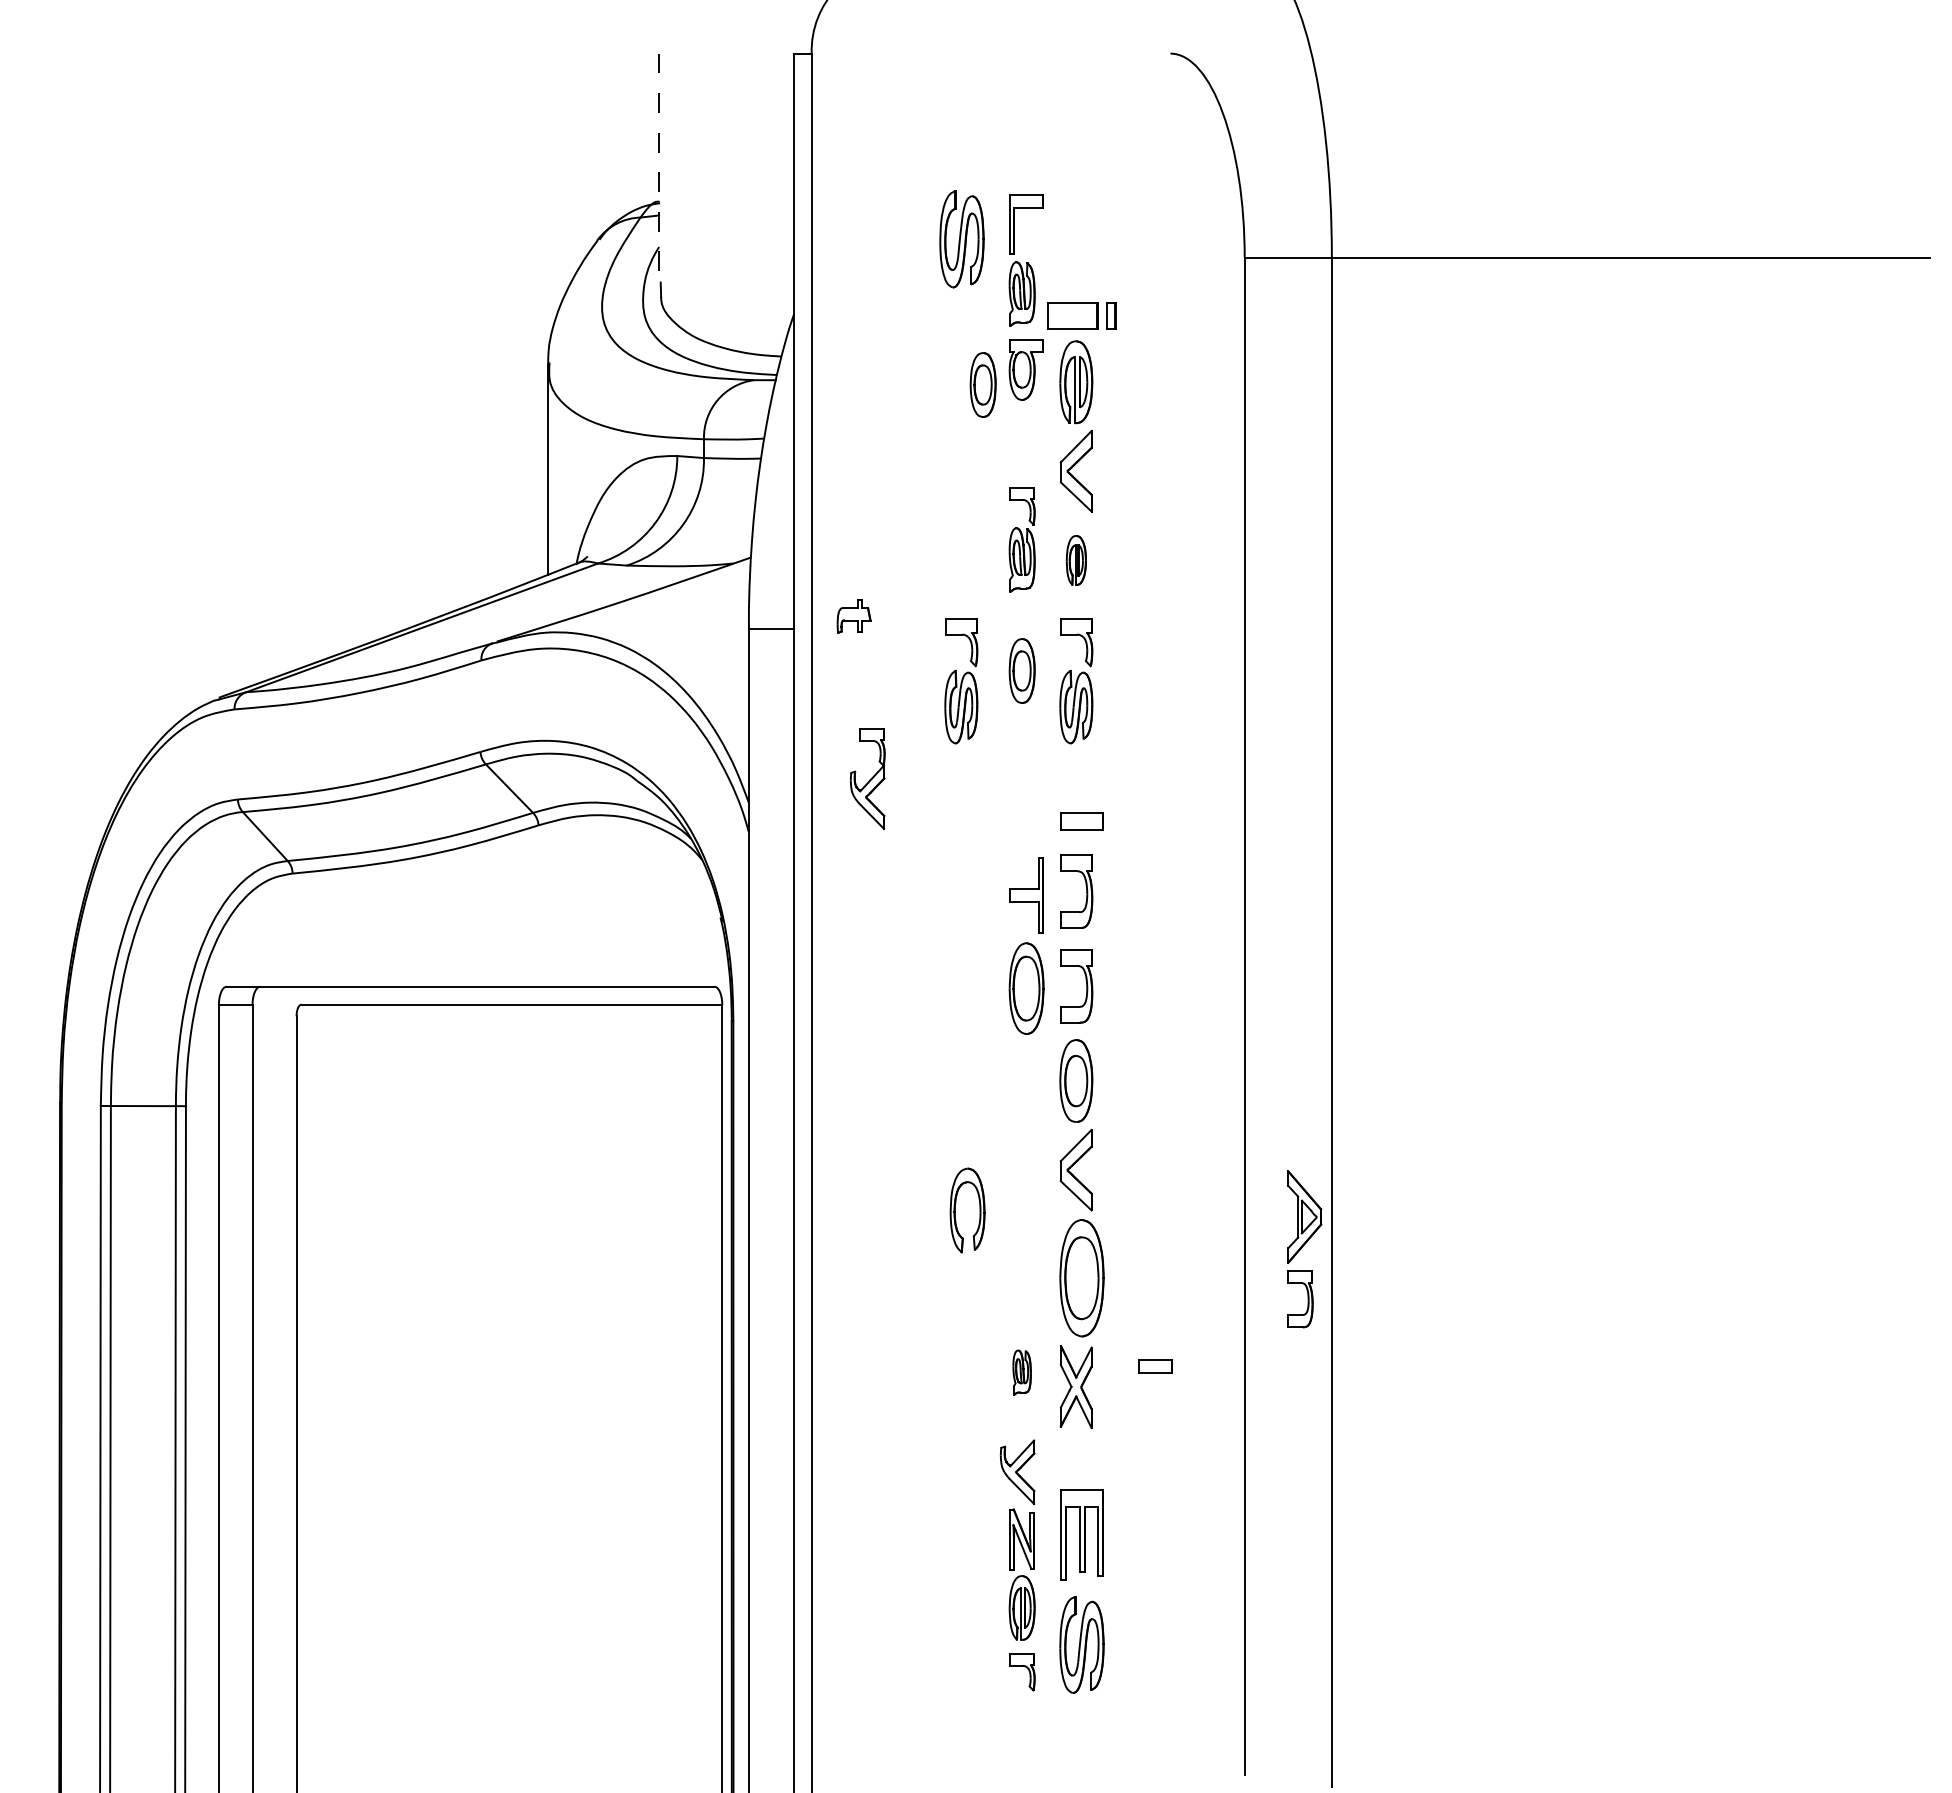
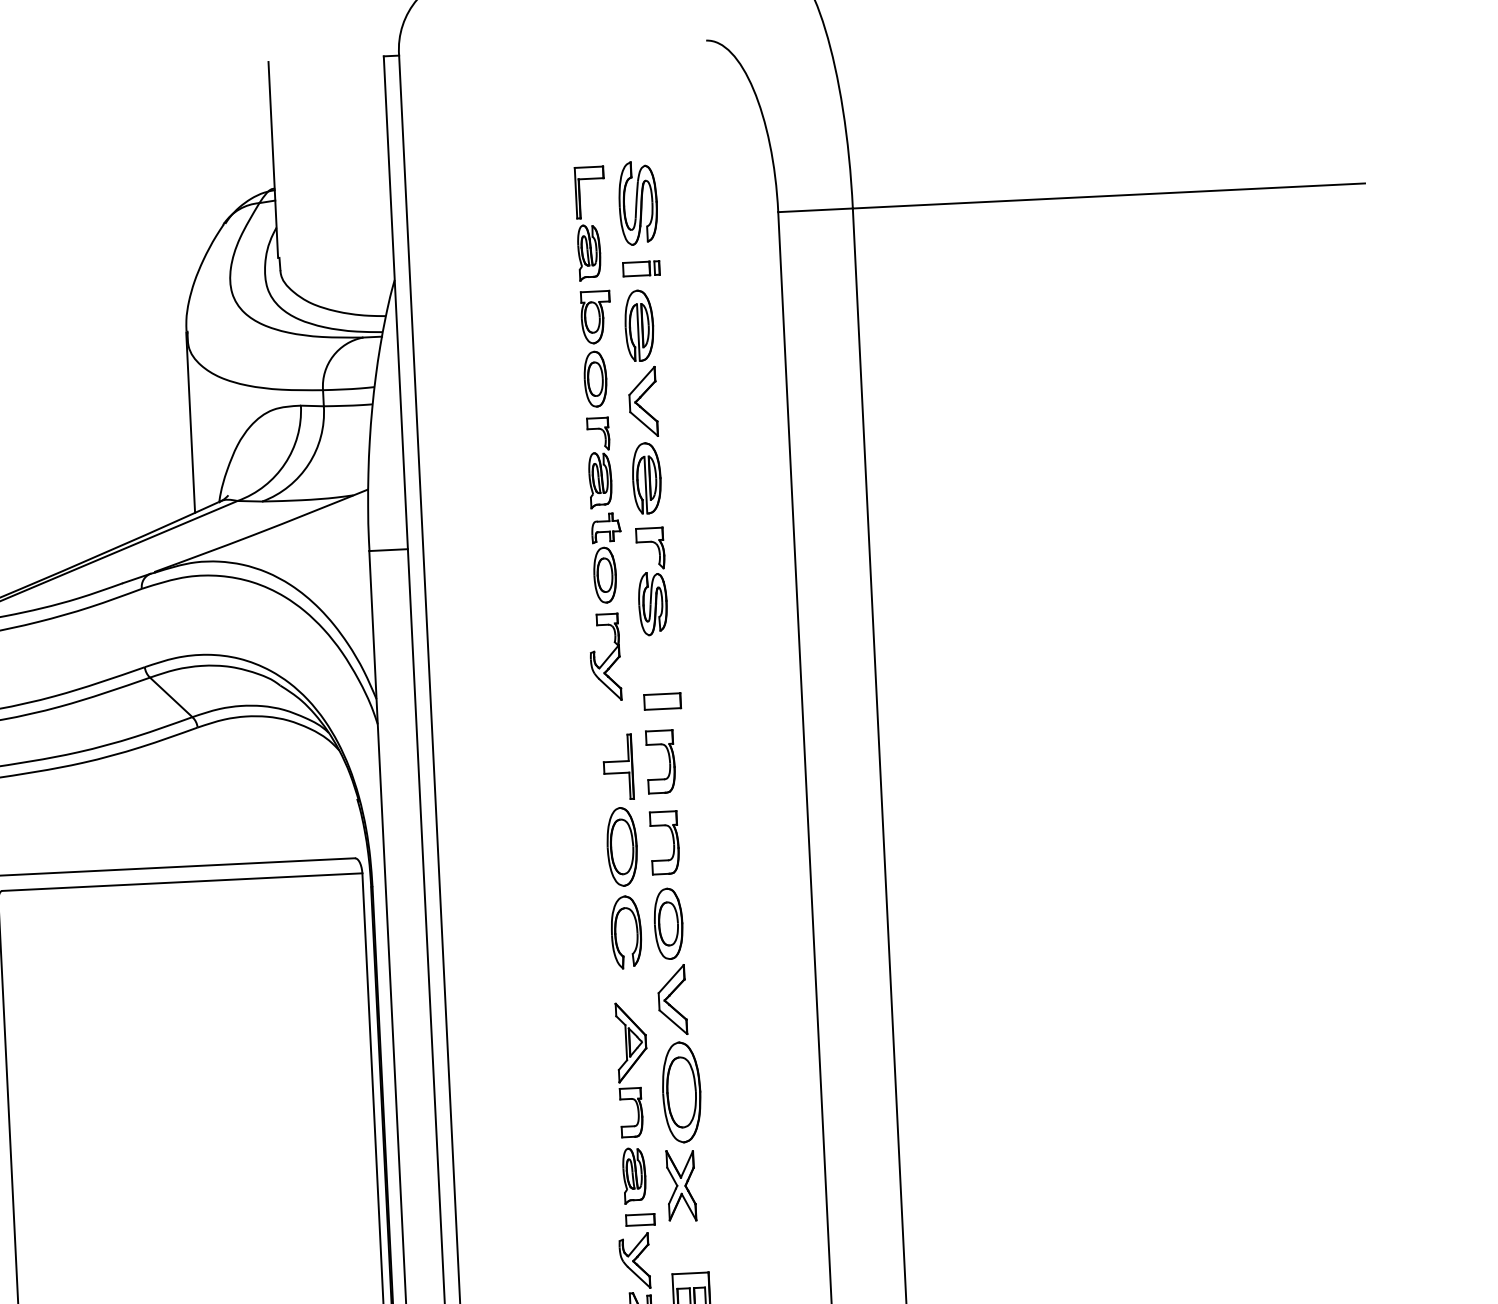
line: (659, 168) -> (273, 160), dashed -> solid
part: (961, 239) -> (637, 203), moved
part: (1081, 315) -> (640, 268), size x0.62
part: (982, 384) -> (594, 378), moved
part: (1076, 560) -> (646, 478), size x1.67
part: (853, 616) -> (605, 528), moved
part: (961, 681) -> (553, 586), removed
part: (867, 778) -> (605, 657), moved
part: (955, 1210) -> (615, 932), moved
part: (1304, 1249) -> (633, 1070), moved
part: (1155, 1366) -> (640, 1219), moved
part: (1021, 1372) -> (633, 1175), size x1.43

